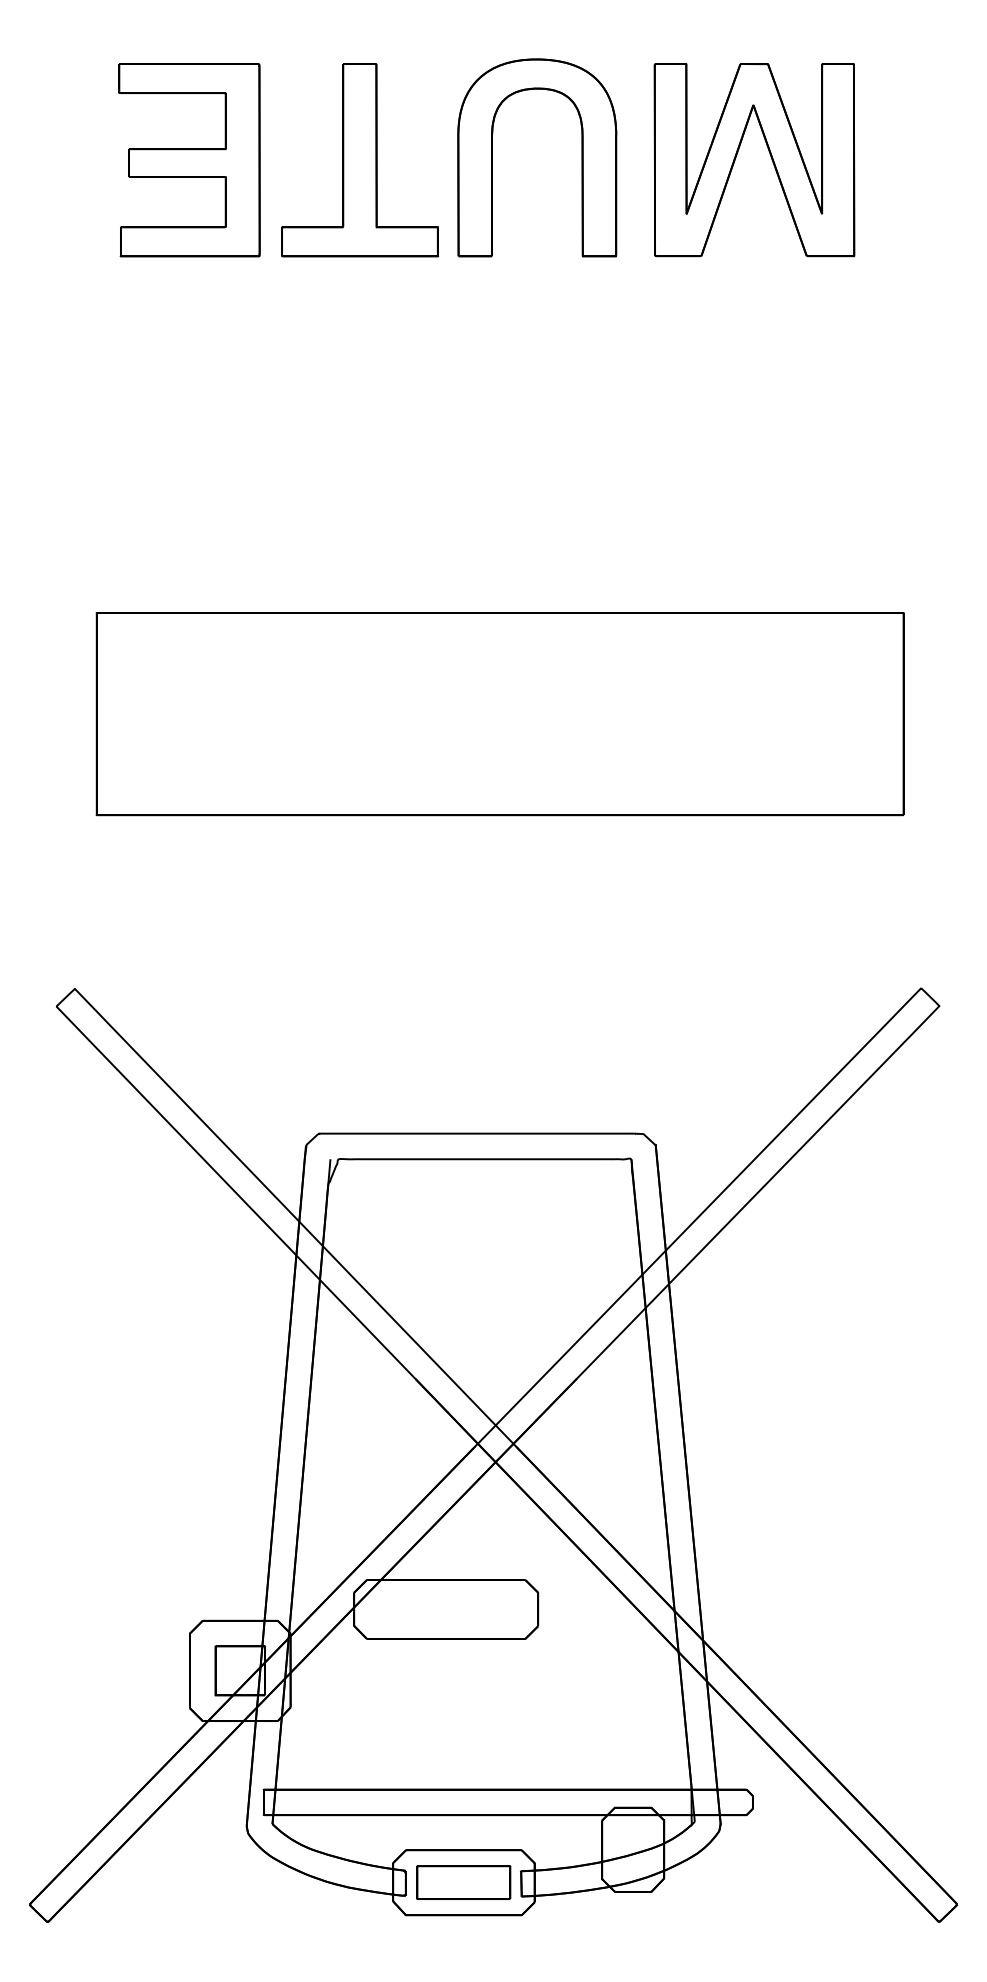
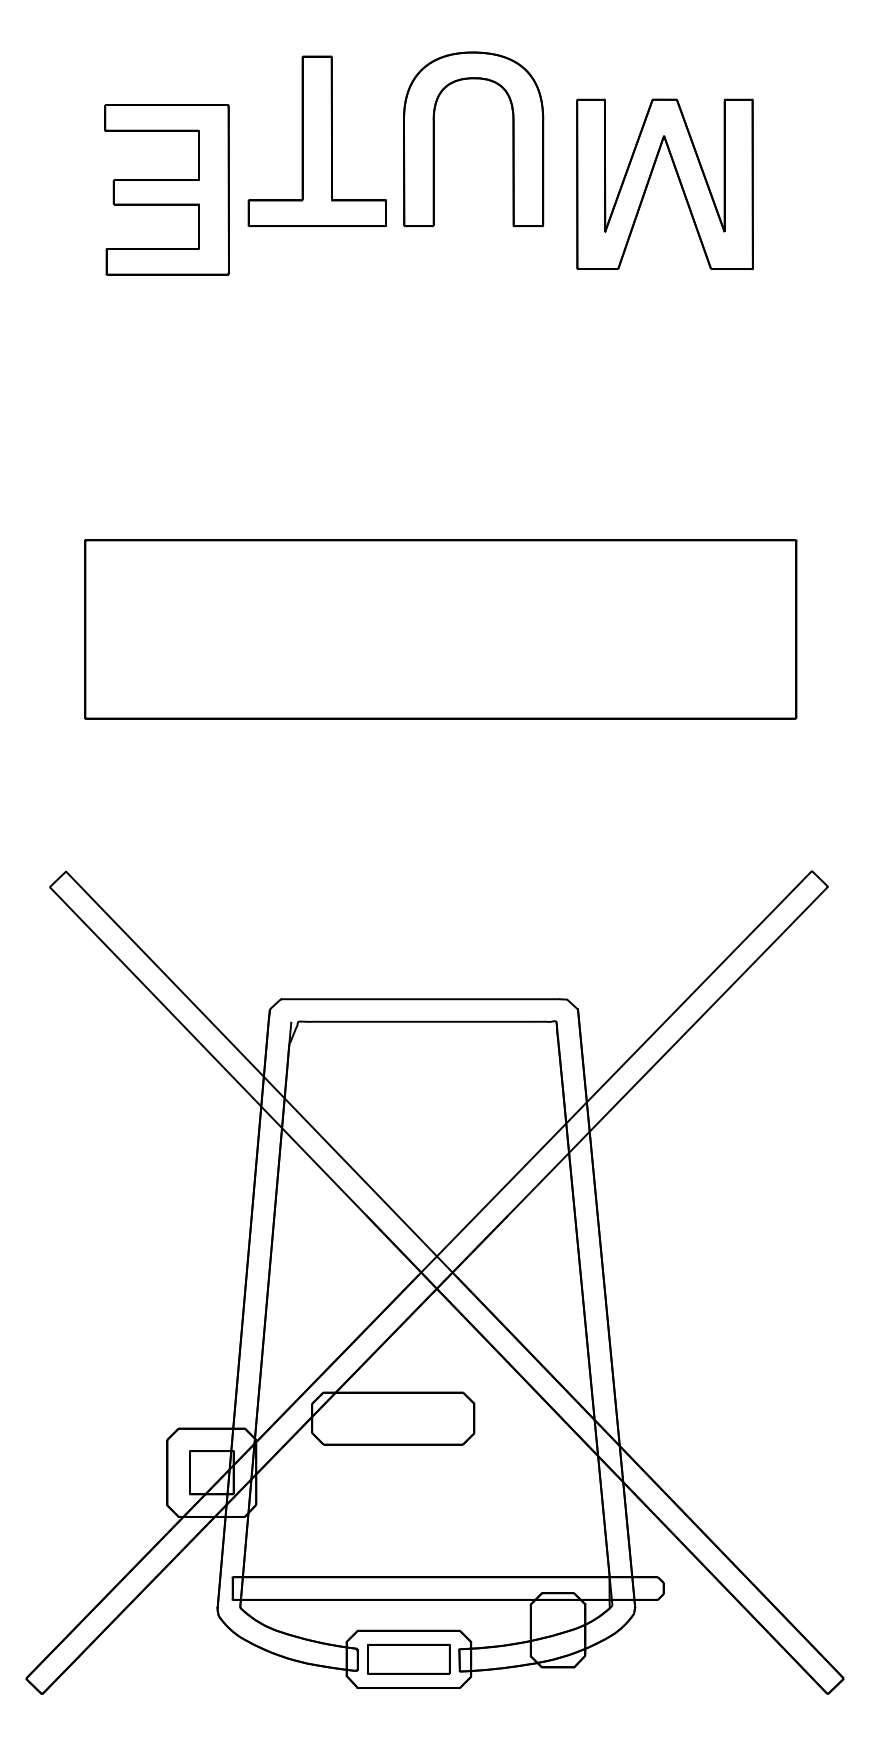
part: (769, 154) -> (678, 179), moved
part: (189, 160) -> (167, 190), moved

